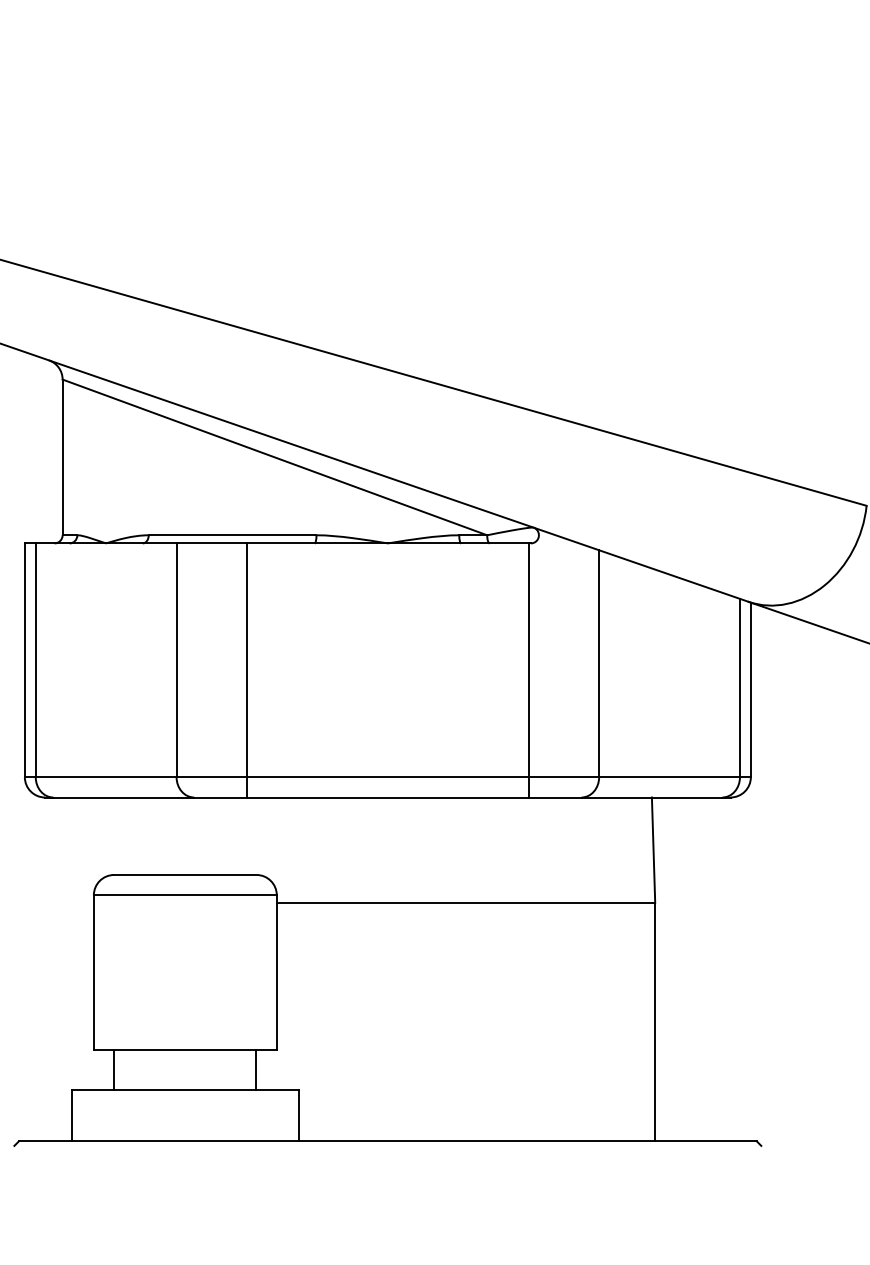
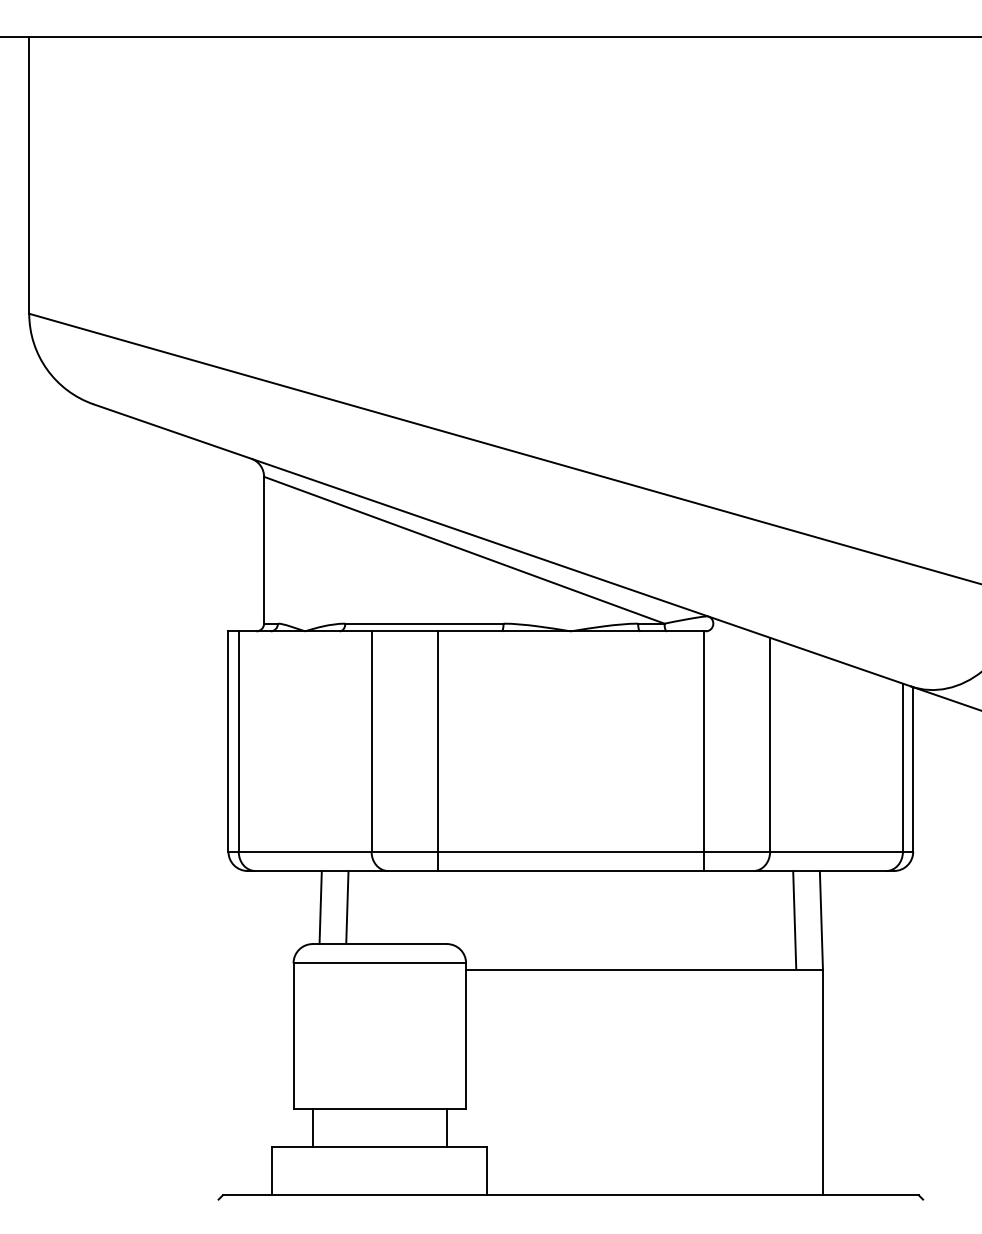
line: (122, 836) -> (320, 907), added
line: (151, 836) -> (347, 907), added
line: (625, 849) -> (794, 920), added

